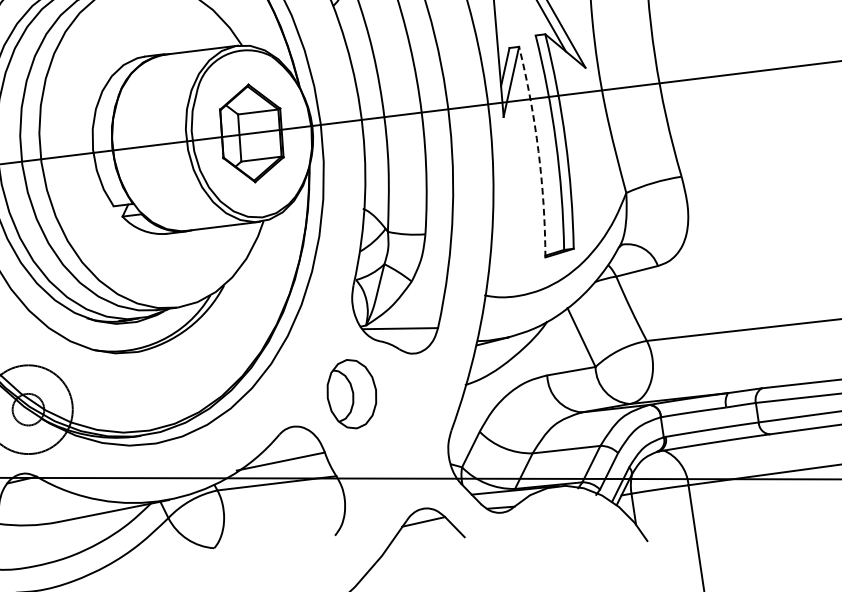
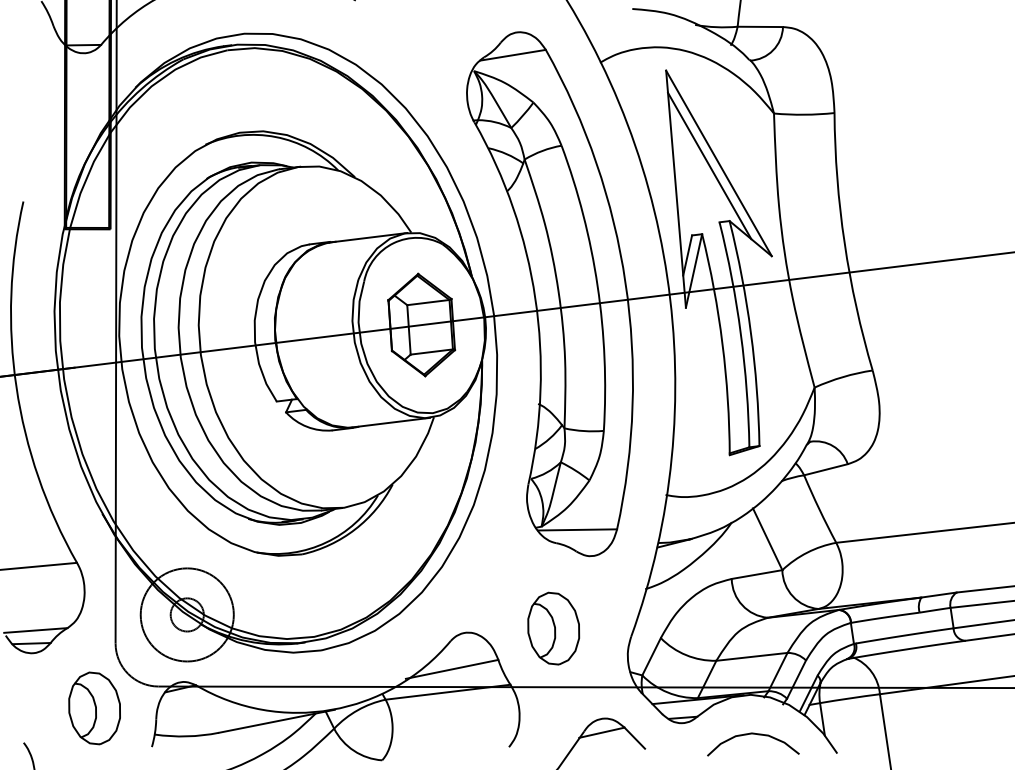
arc: (538, 151) -> (722, 343), dashed -> solid
part: (351, 394) -> (553, 628), moved
curve: (571, 524) -> (757, 735), added

